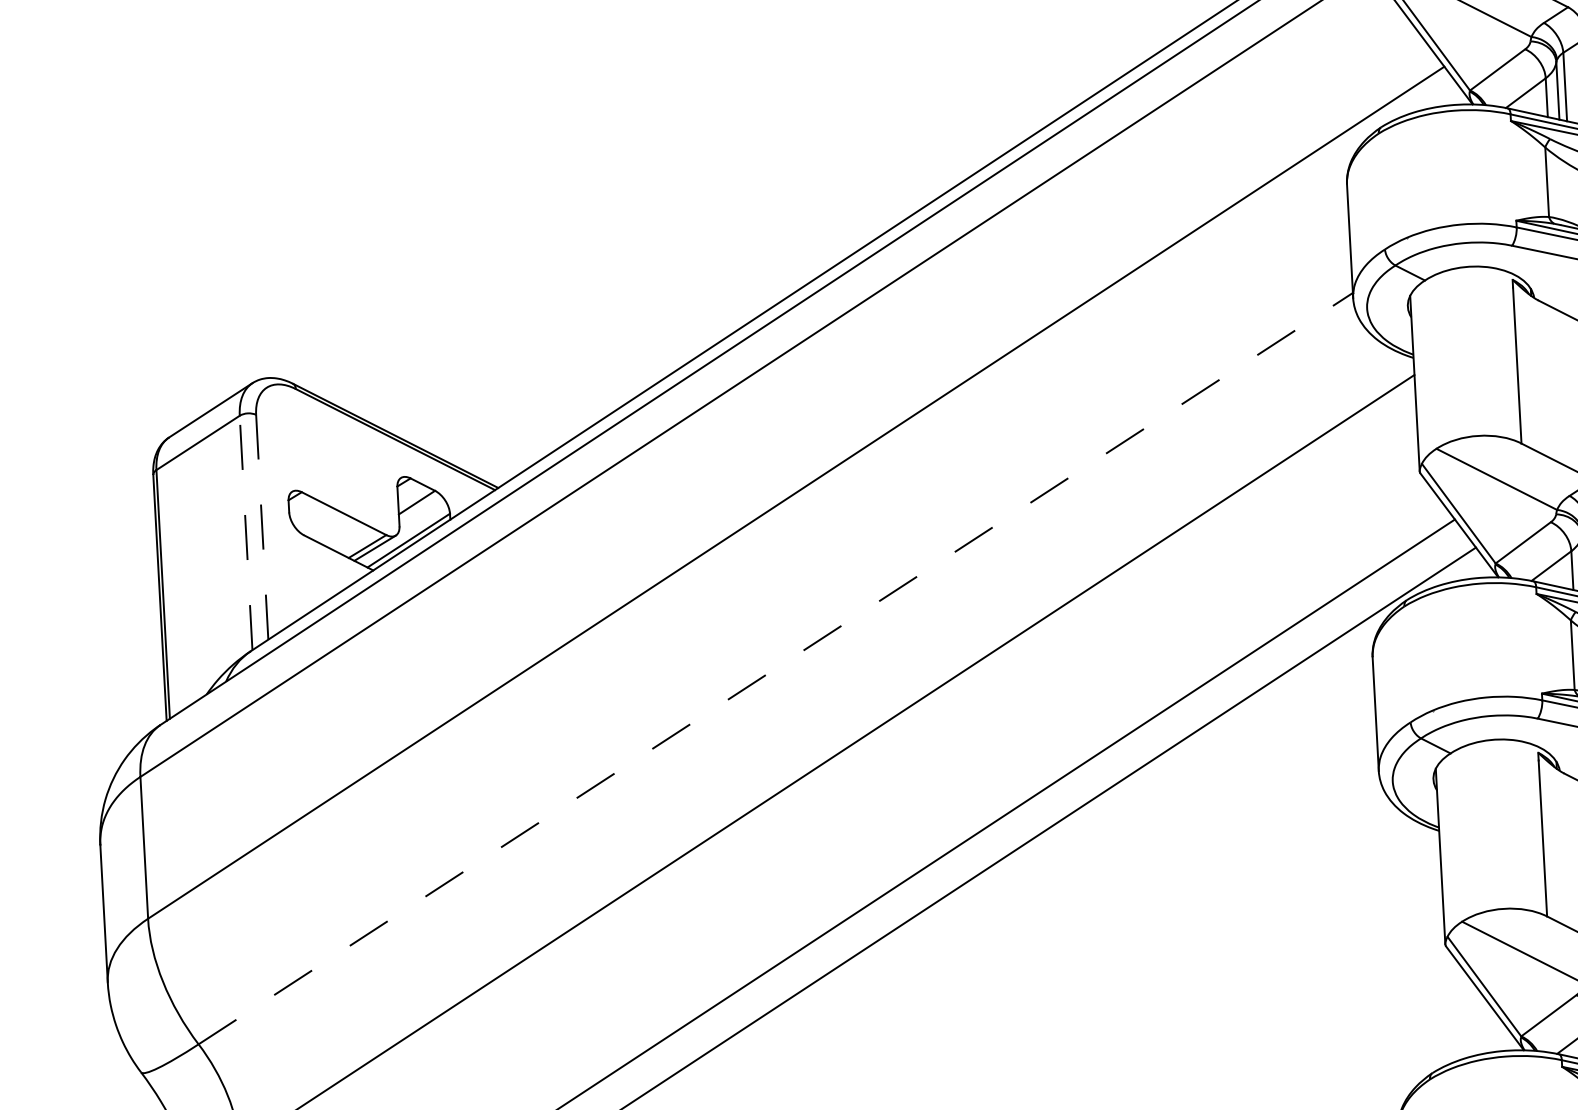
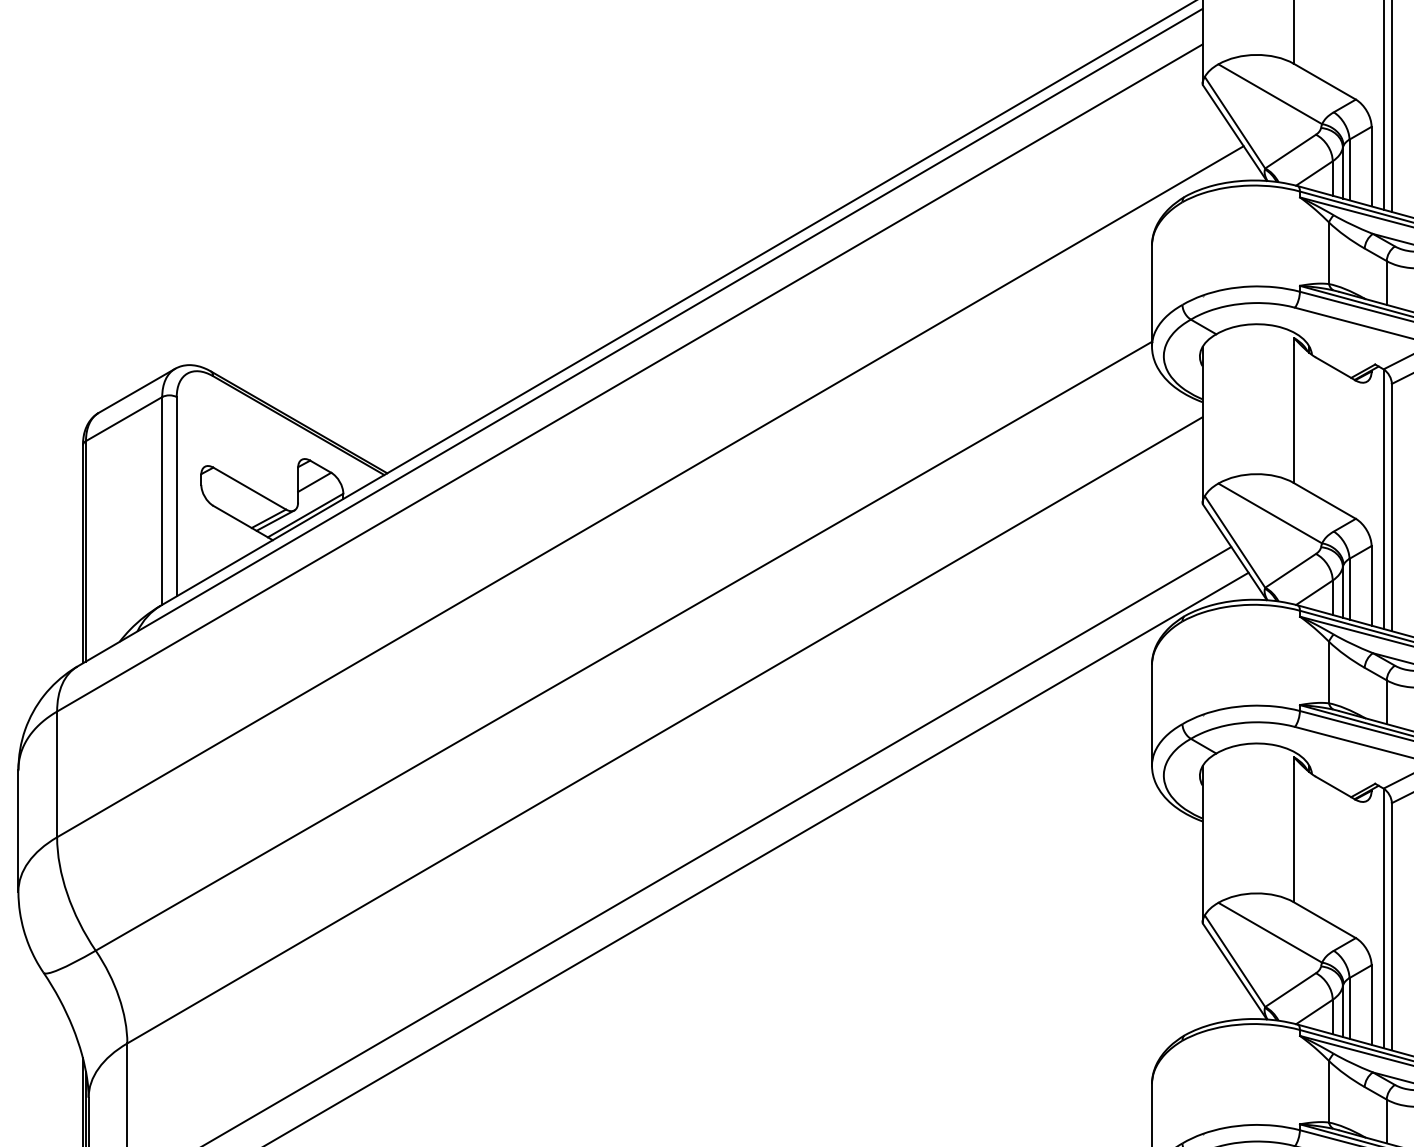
line: (261, 527) -> (176, 496), dashed -> solid
line: (246, 532) -> (162, 500), dashed -> solid
line: (775, 668) -> (623, 646), dashed -> solid

